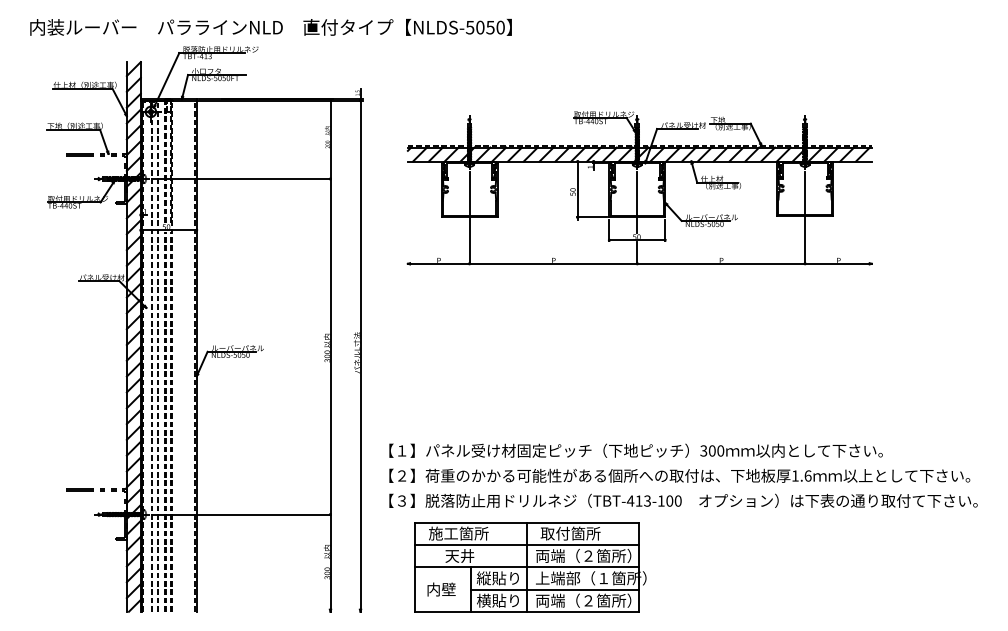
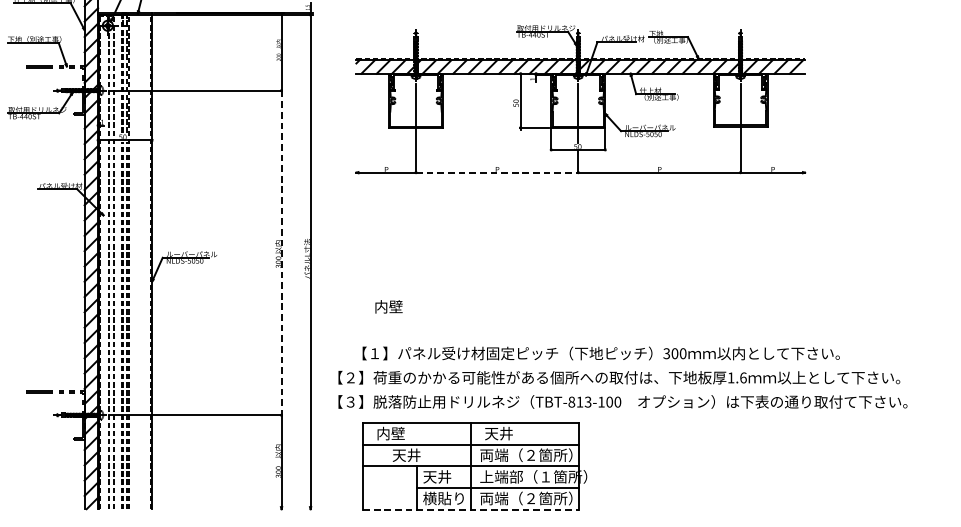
line: (553, 263) -> (497, 172), solid -> dashed
line: (330, 346) -> (281, 252), solid -> dashed
text: (635, 450) -> (600, 353), moved
text: (630, 500) -> (571, 401), TBT-413-100 -> TBT-813-100
text: (458, 533) -> (405, 433), 施工箇所 -> 内壁
text: (570, 533) -> (513, 433), 取付箇所 -> 天井
text: (497, 578) -> (443, 477), 縦貼り -> 天井
text: (441, 589) -> (388, 306), moved
line: (526, 612) -> (471, 509), solid -> dashed

